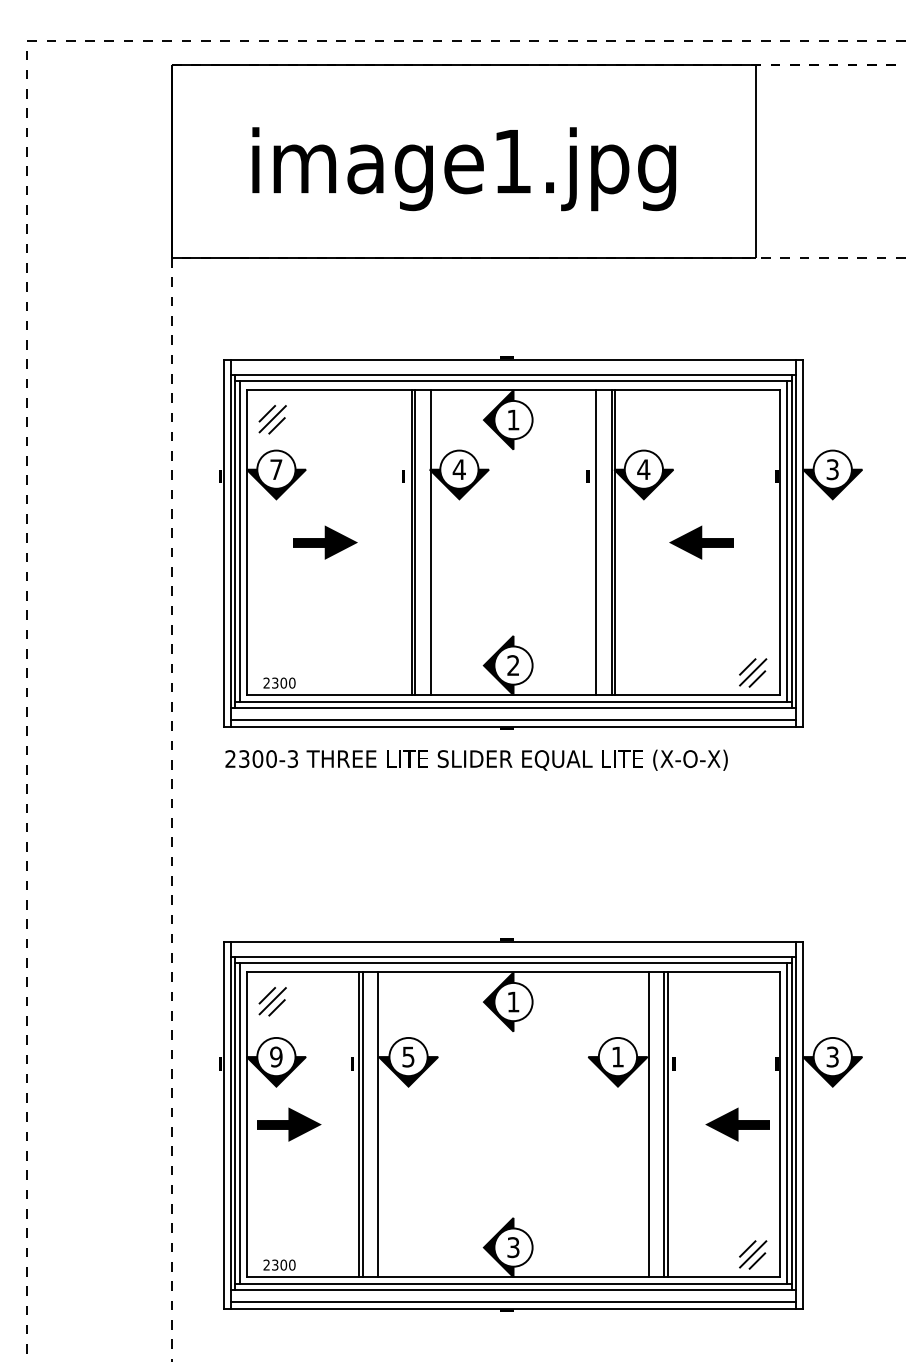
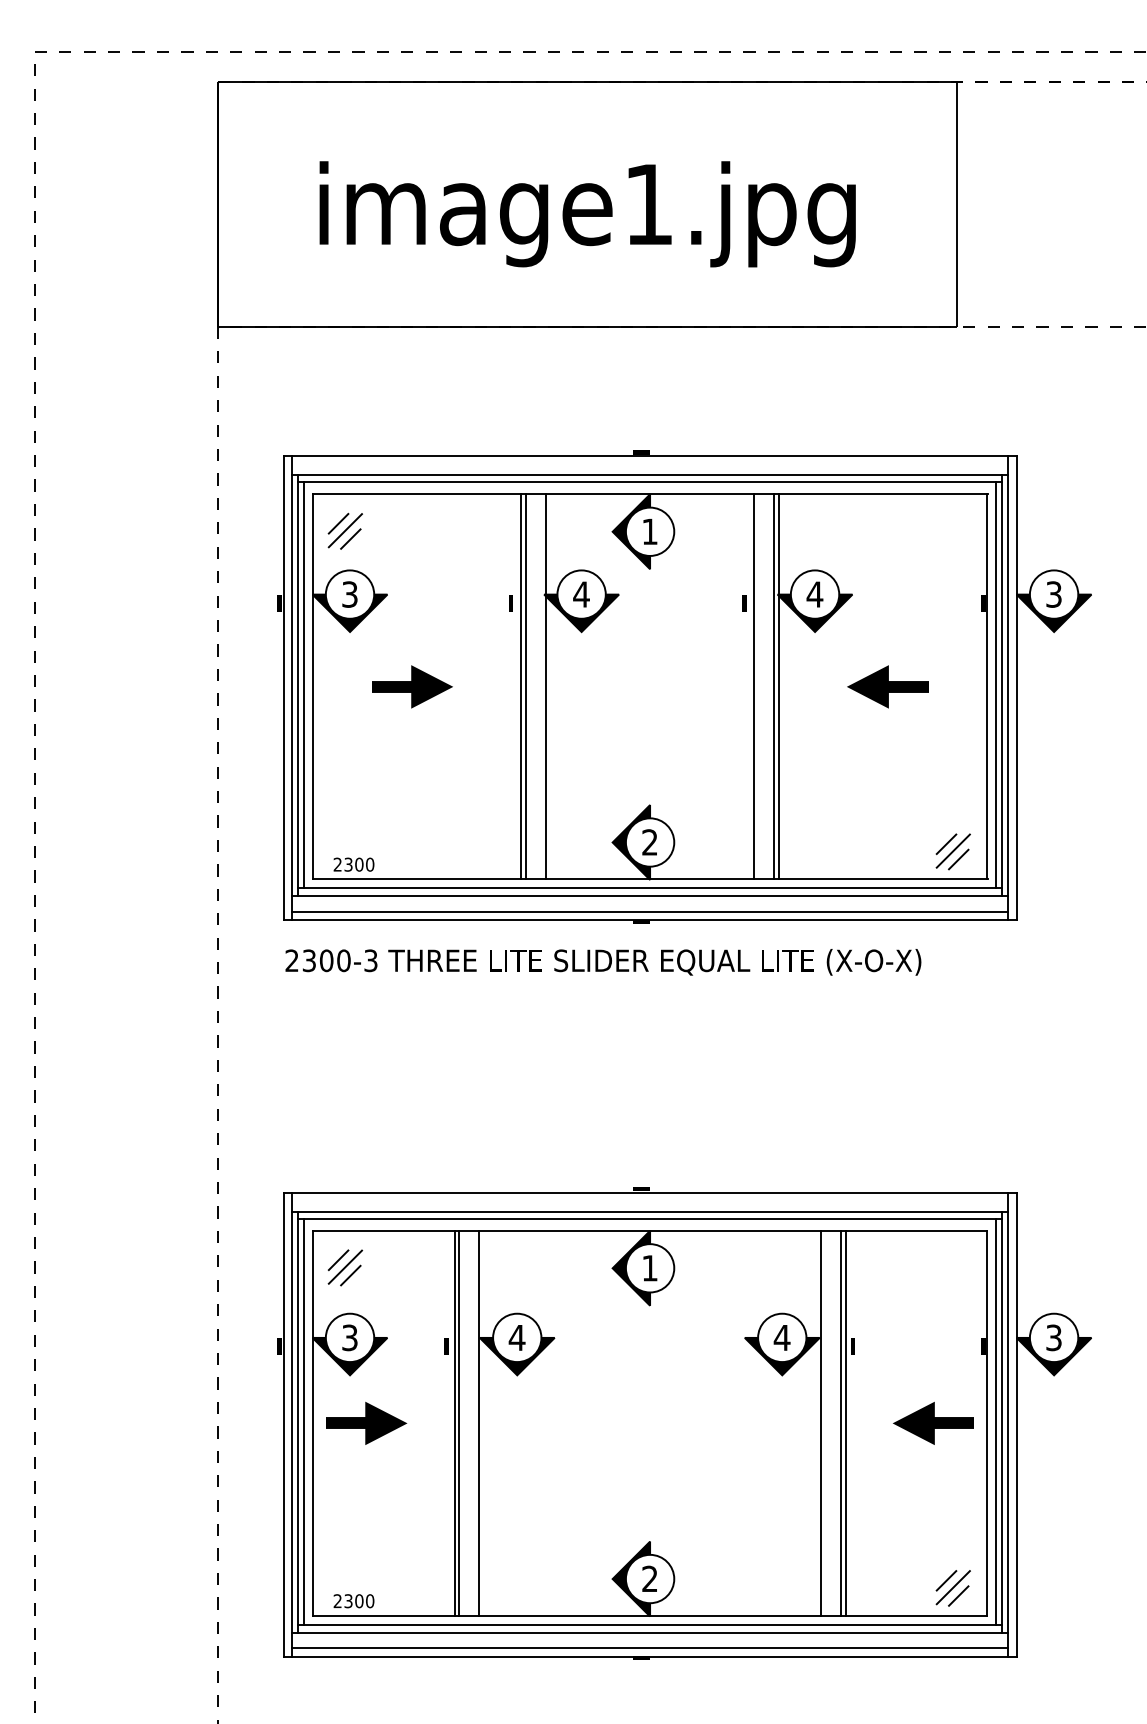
text: (276, 469) -> (350, 594), 7 -> 3
text: (276, 1056) -> (350, 1337), 9 -> 3
text: (408, 1056) -> (517, 1337), 5 -> 4
text: (617, 1056) -> (781, 1337), 1 -> 4
text: (513, 1247) -> (650, 1578), 3 -> 2

